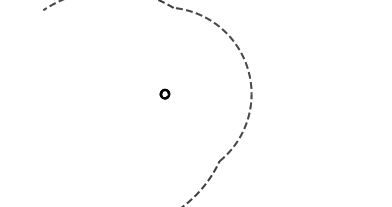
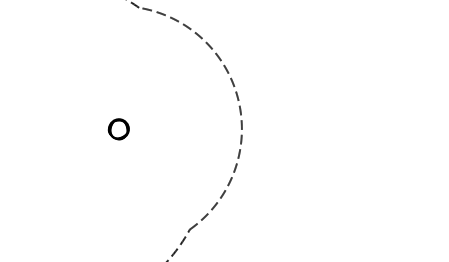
part: (164, 93) -> (118, 128), size x1.6

